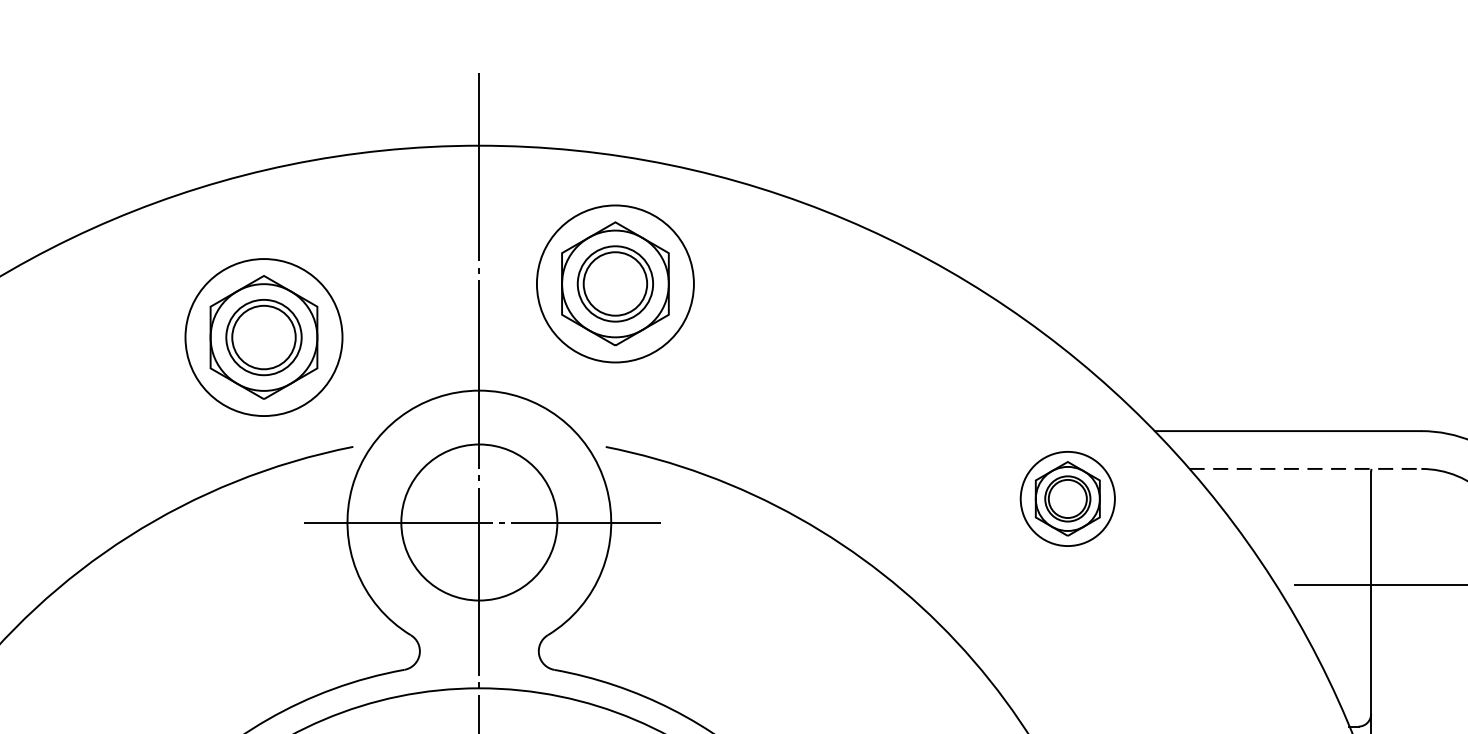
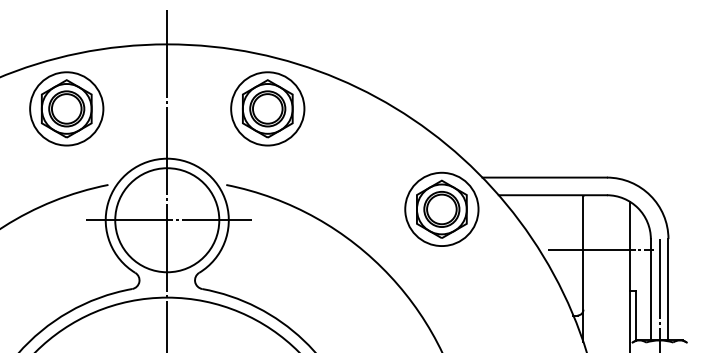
part: (614, 283) -> (267, 108), moved
part: (263, 336) -> (66, 108), moved
line: (1306, 469) -> (553, 195), dashed -> solid
part: (1066, 497) -> (441, 208), size x1.67
circle: (479, 523) -> (167, 220), size x1.43

